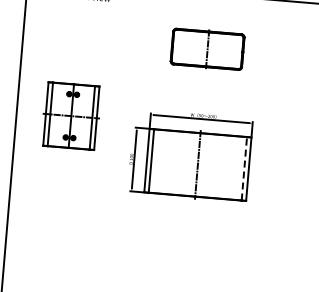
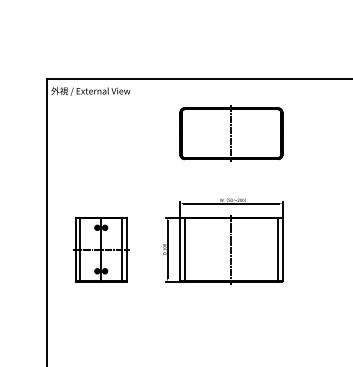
part: (207, 49) -> (231, 133), size x1.43
part: (71, 116) -> (101, 249), moved
line: (244, 168) -> (278, 249), dashed -> solid

